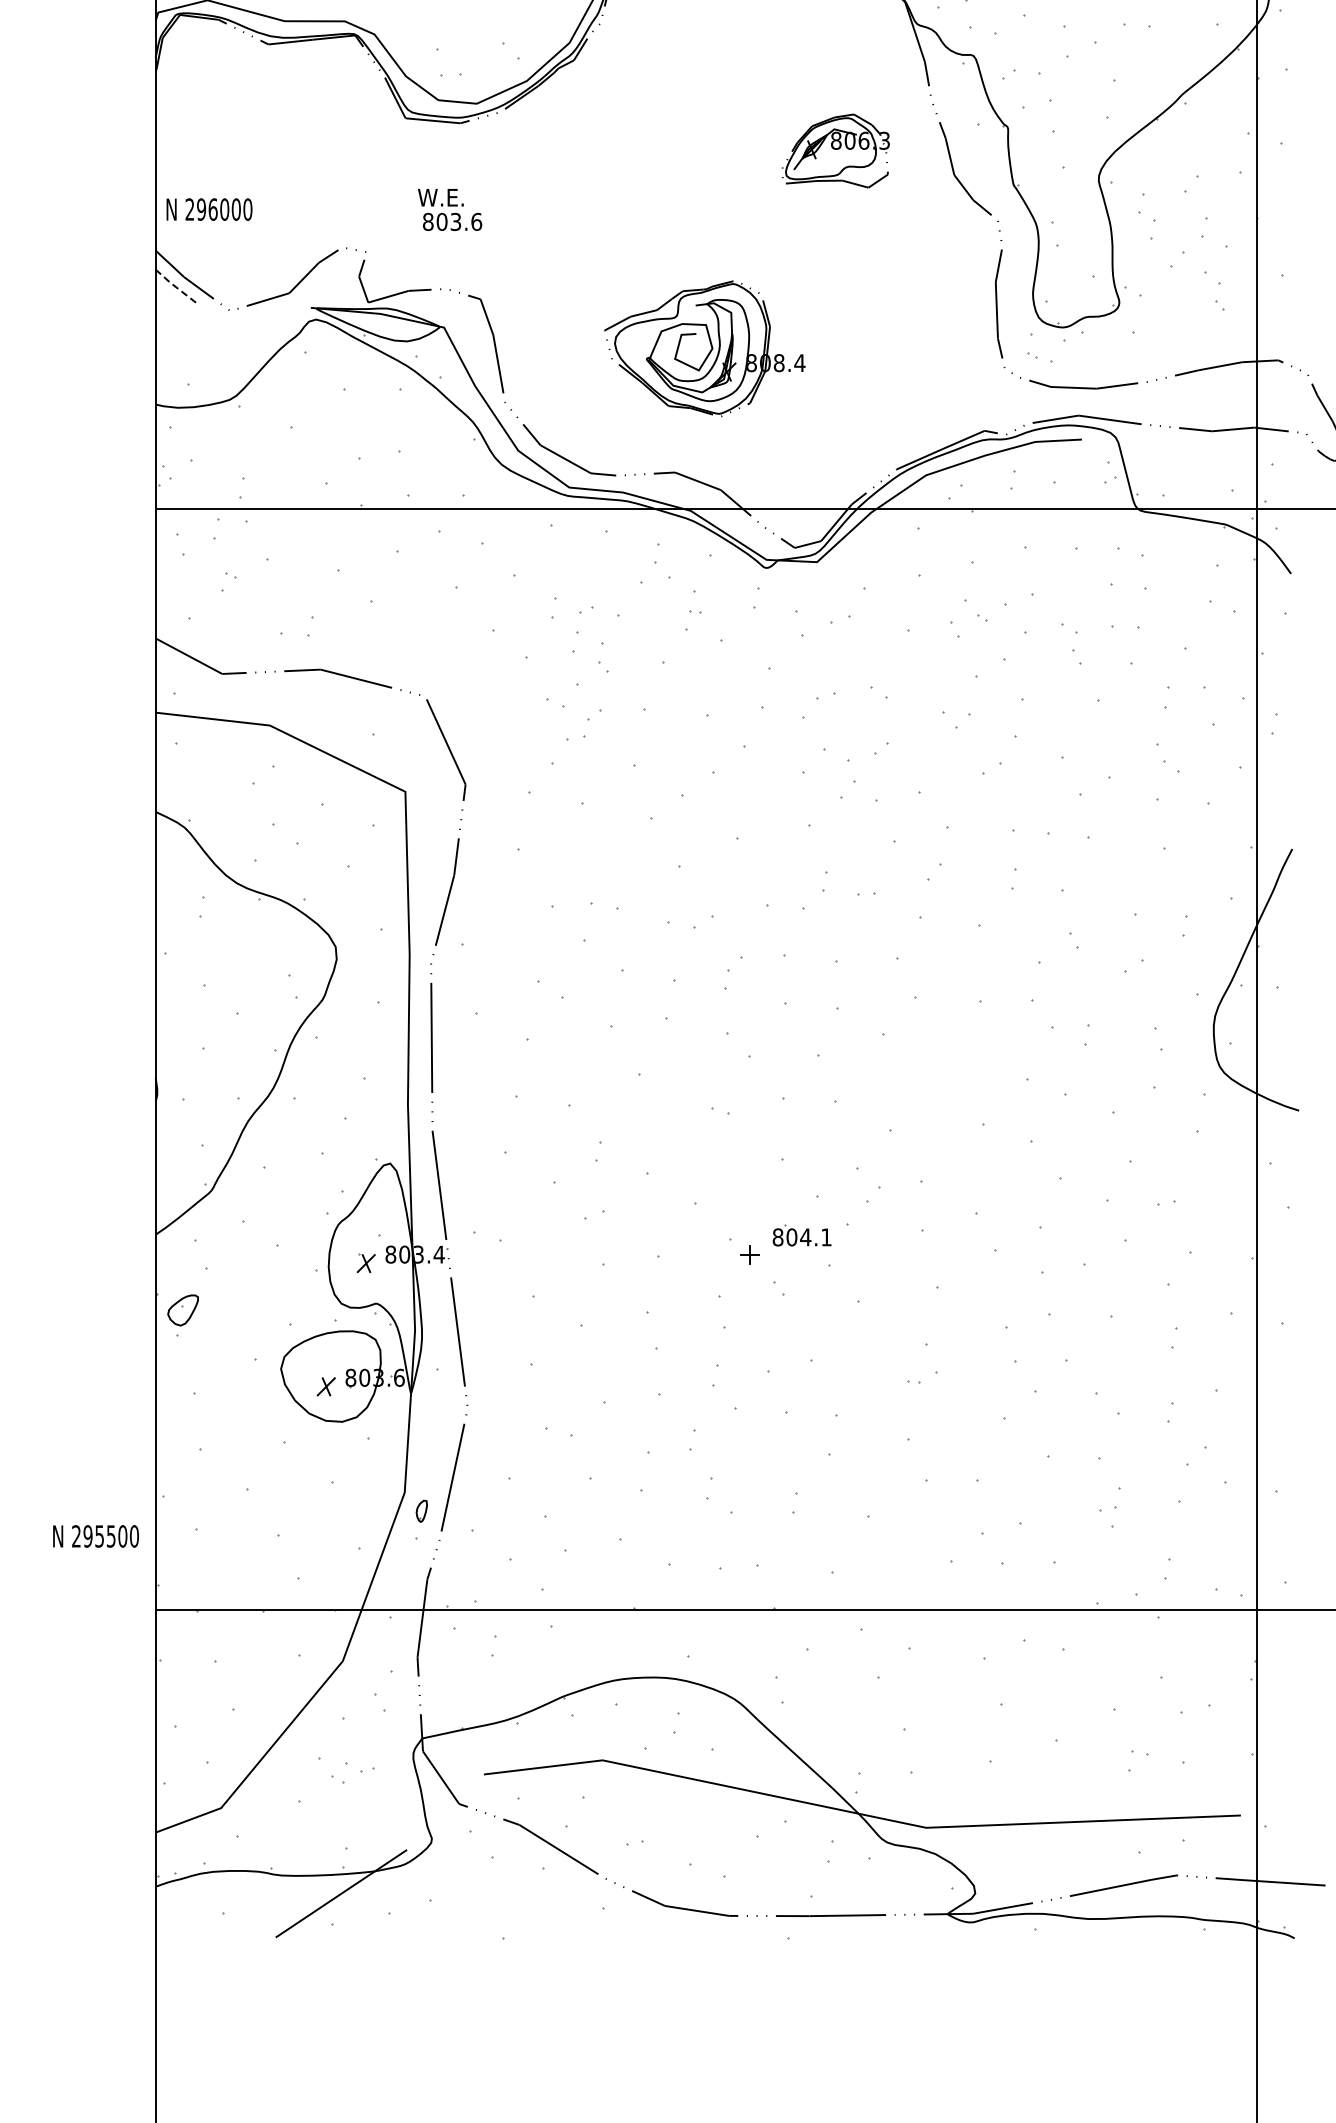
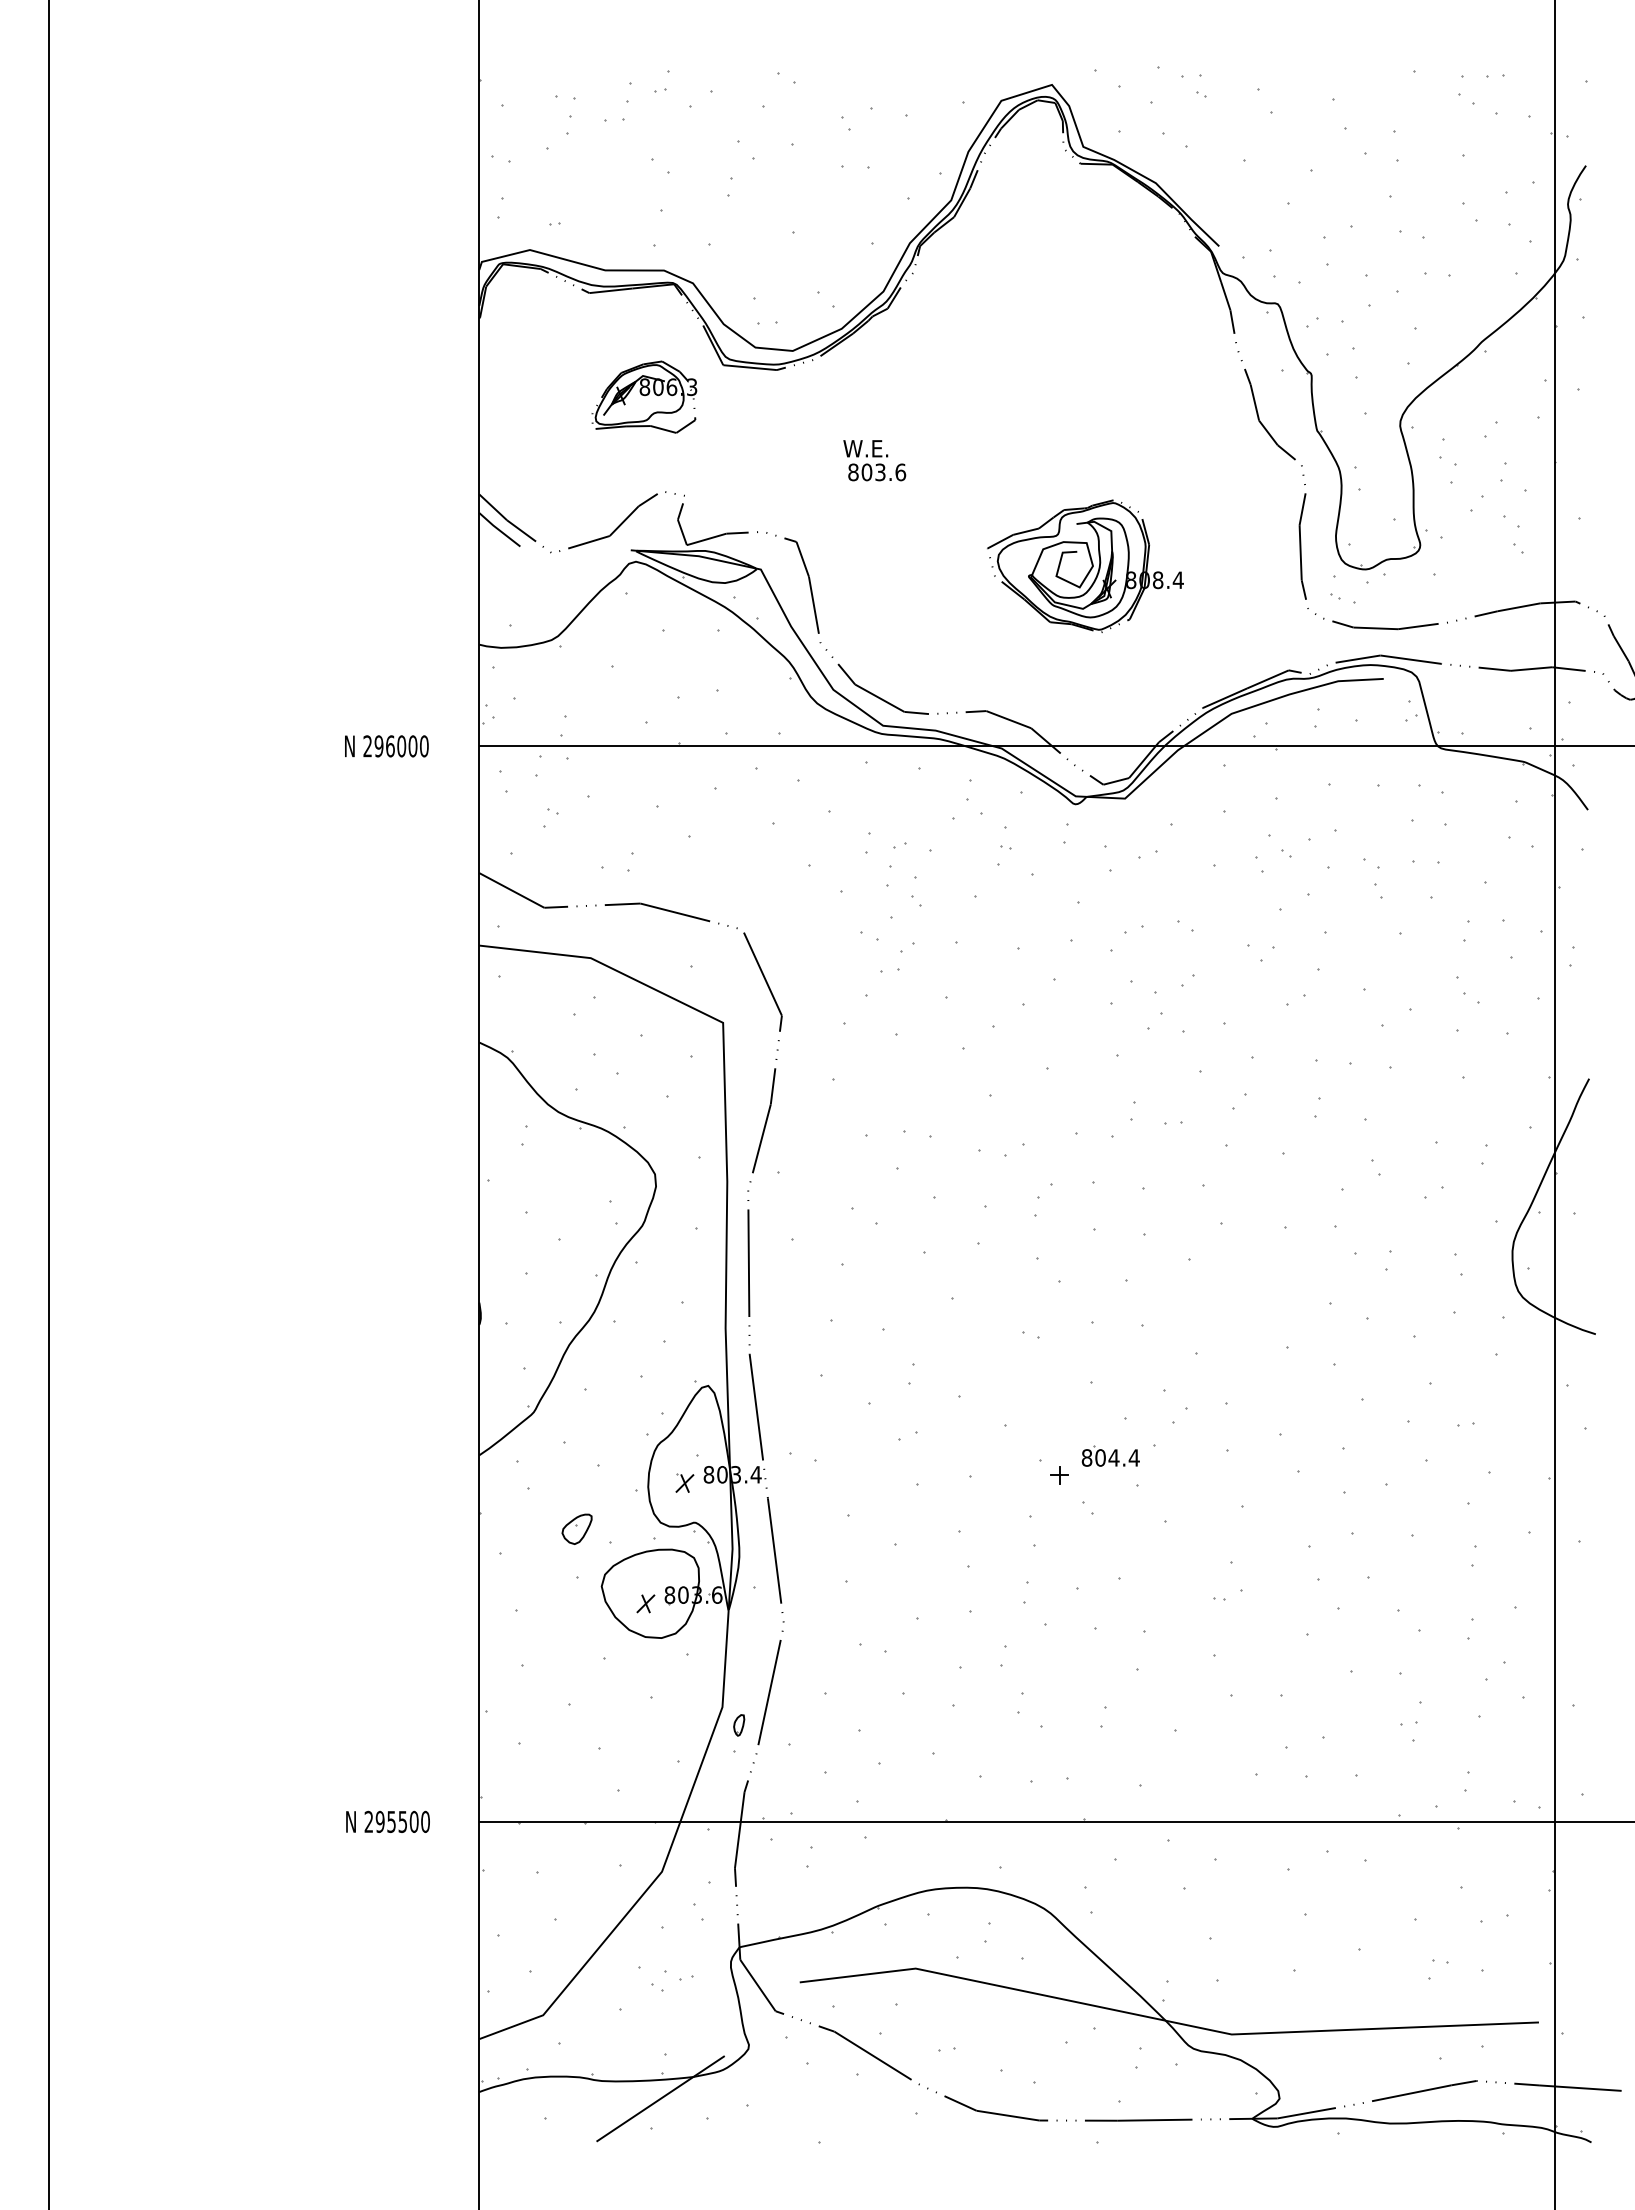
part: (835, 150) -> (644, 396), moved
text: (209, 209) -> (386, 746), moved
text: (449, 209) -> (874, 460), moved
line: (176, 287) -> (499, 530), dashed -> solid
part: (704, 348) -> (1085, 565), moved
text: (825, 1236) -> (1133, 1457), 804.1 -> 804.4
part: (182, 1309) -> (576, 1528), moved
text: (95, 1535) -> (387, 1821), moved

